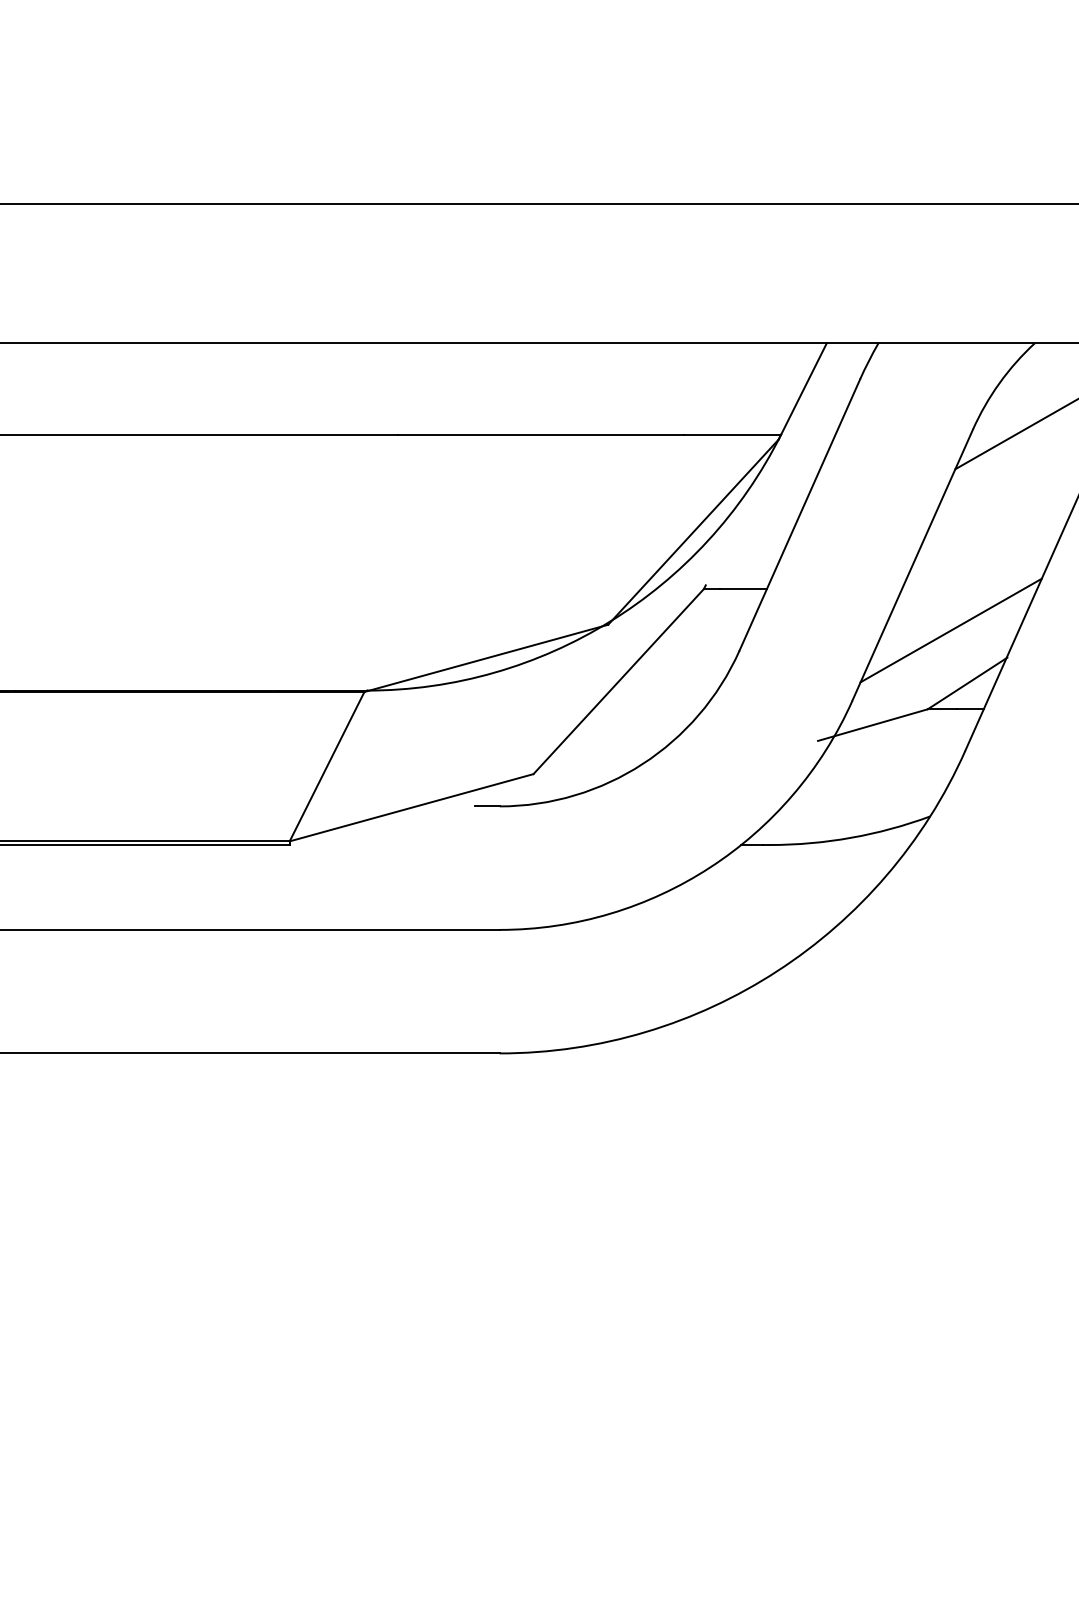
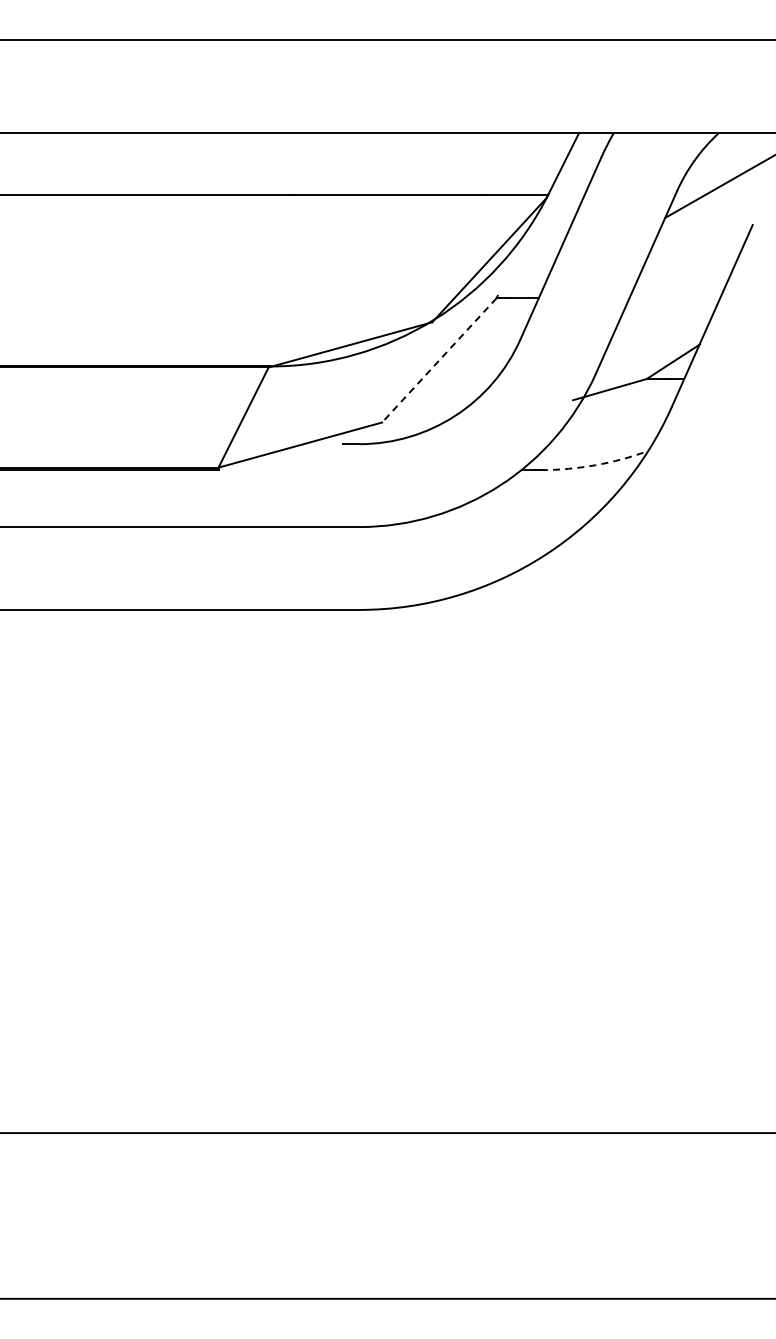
line: (951, 629) -> (662, 325), removed
line: (617, 681) -> (438, 360), solid -> dashed
arc: (851, 838) -> (595, 465), solid -> dashed

